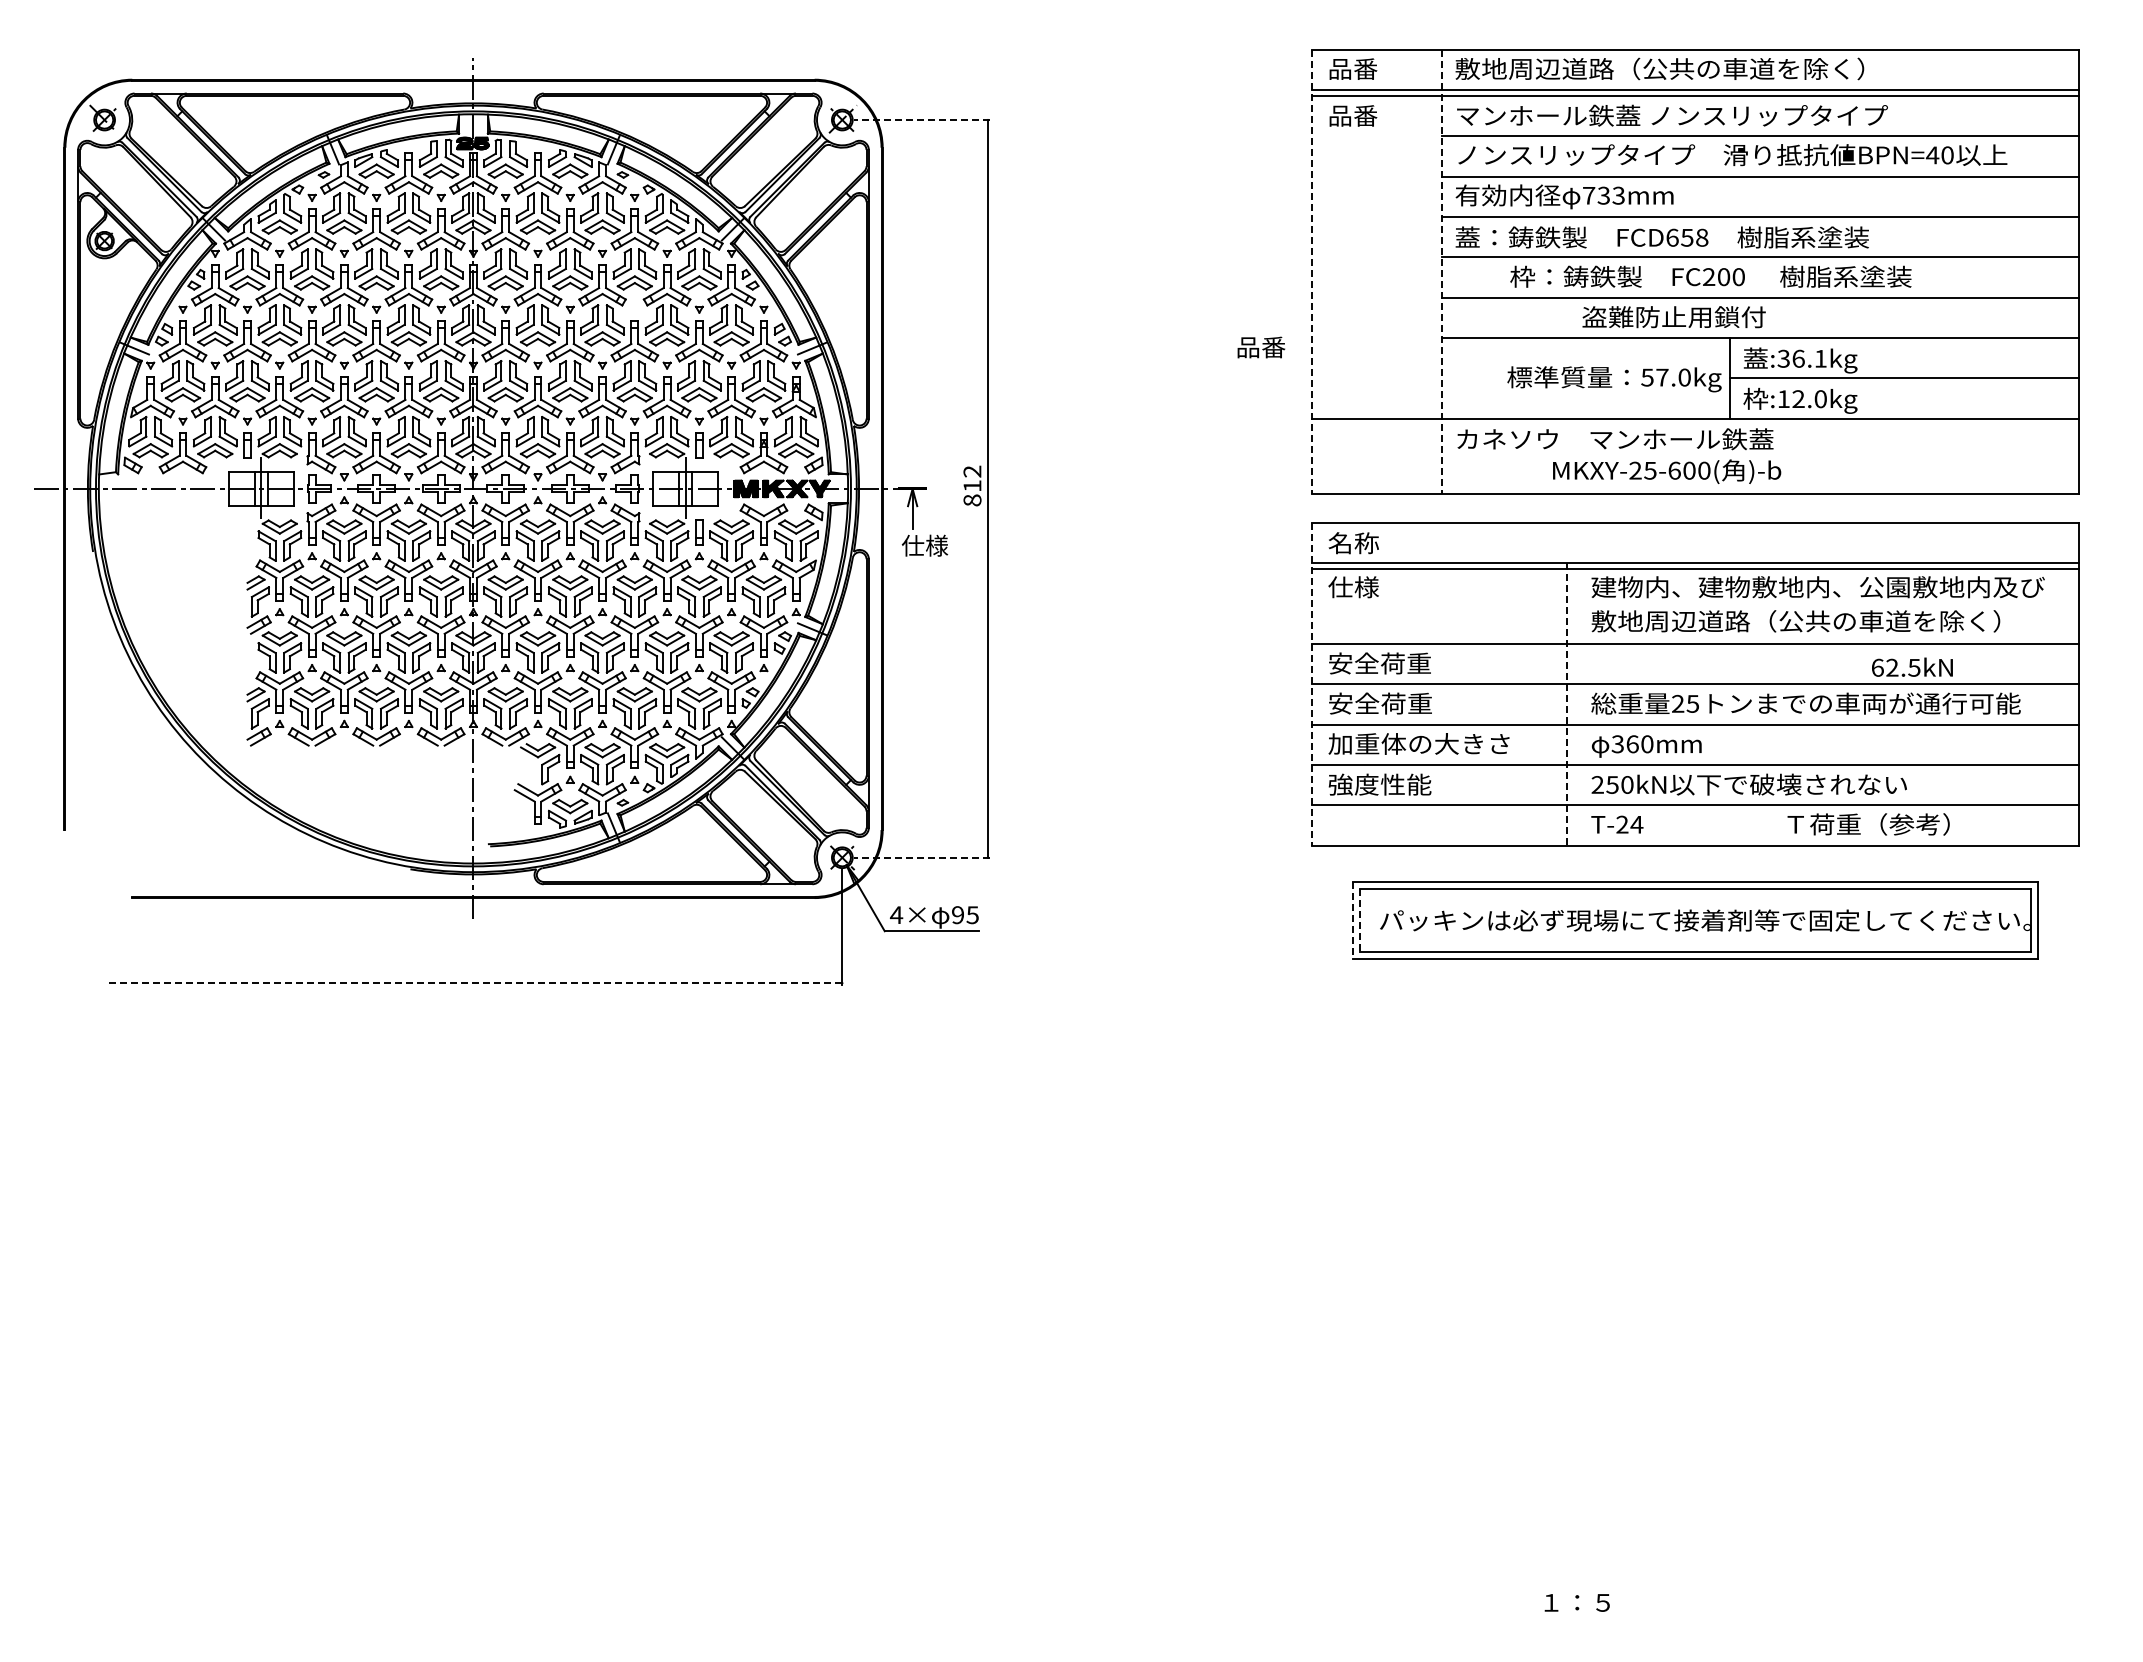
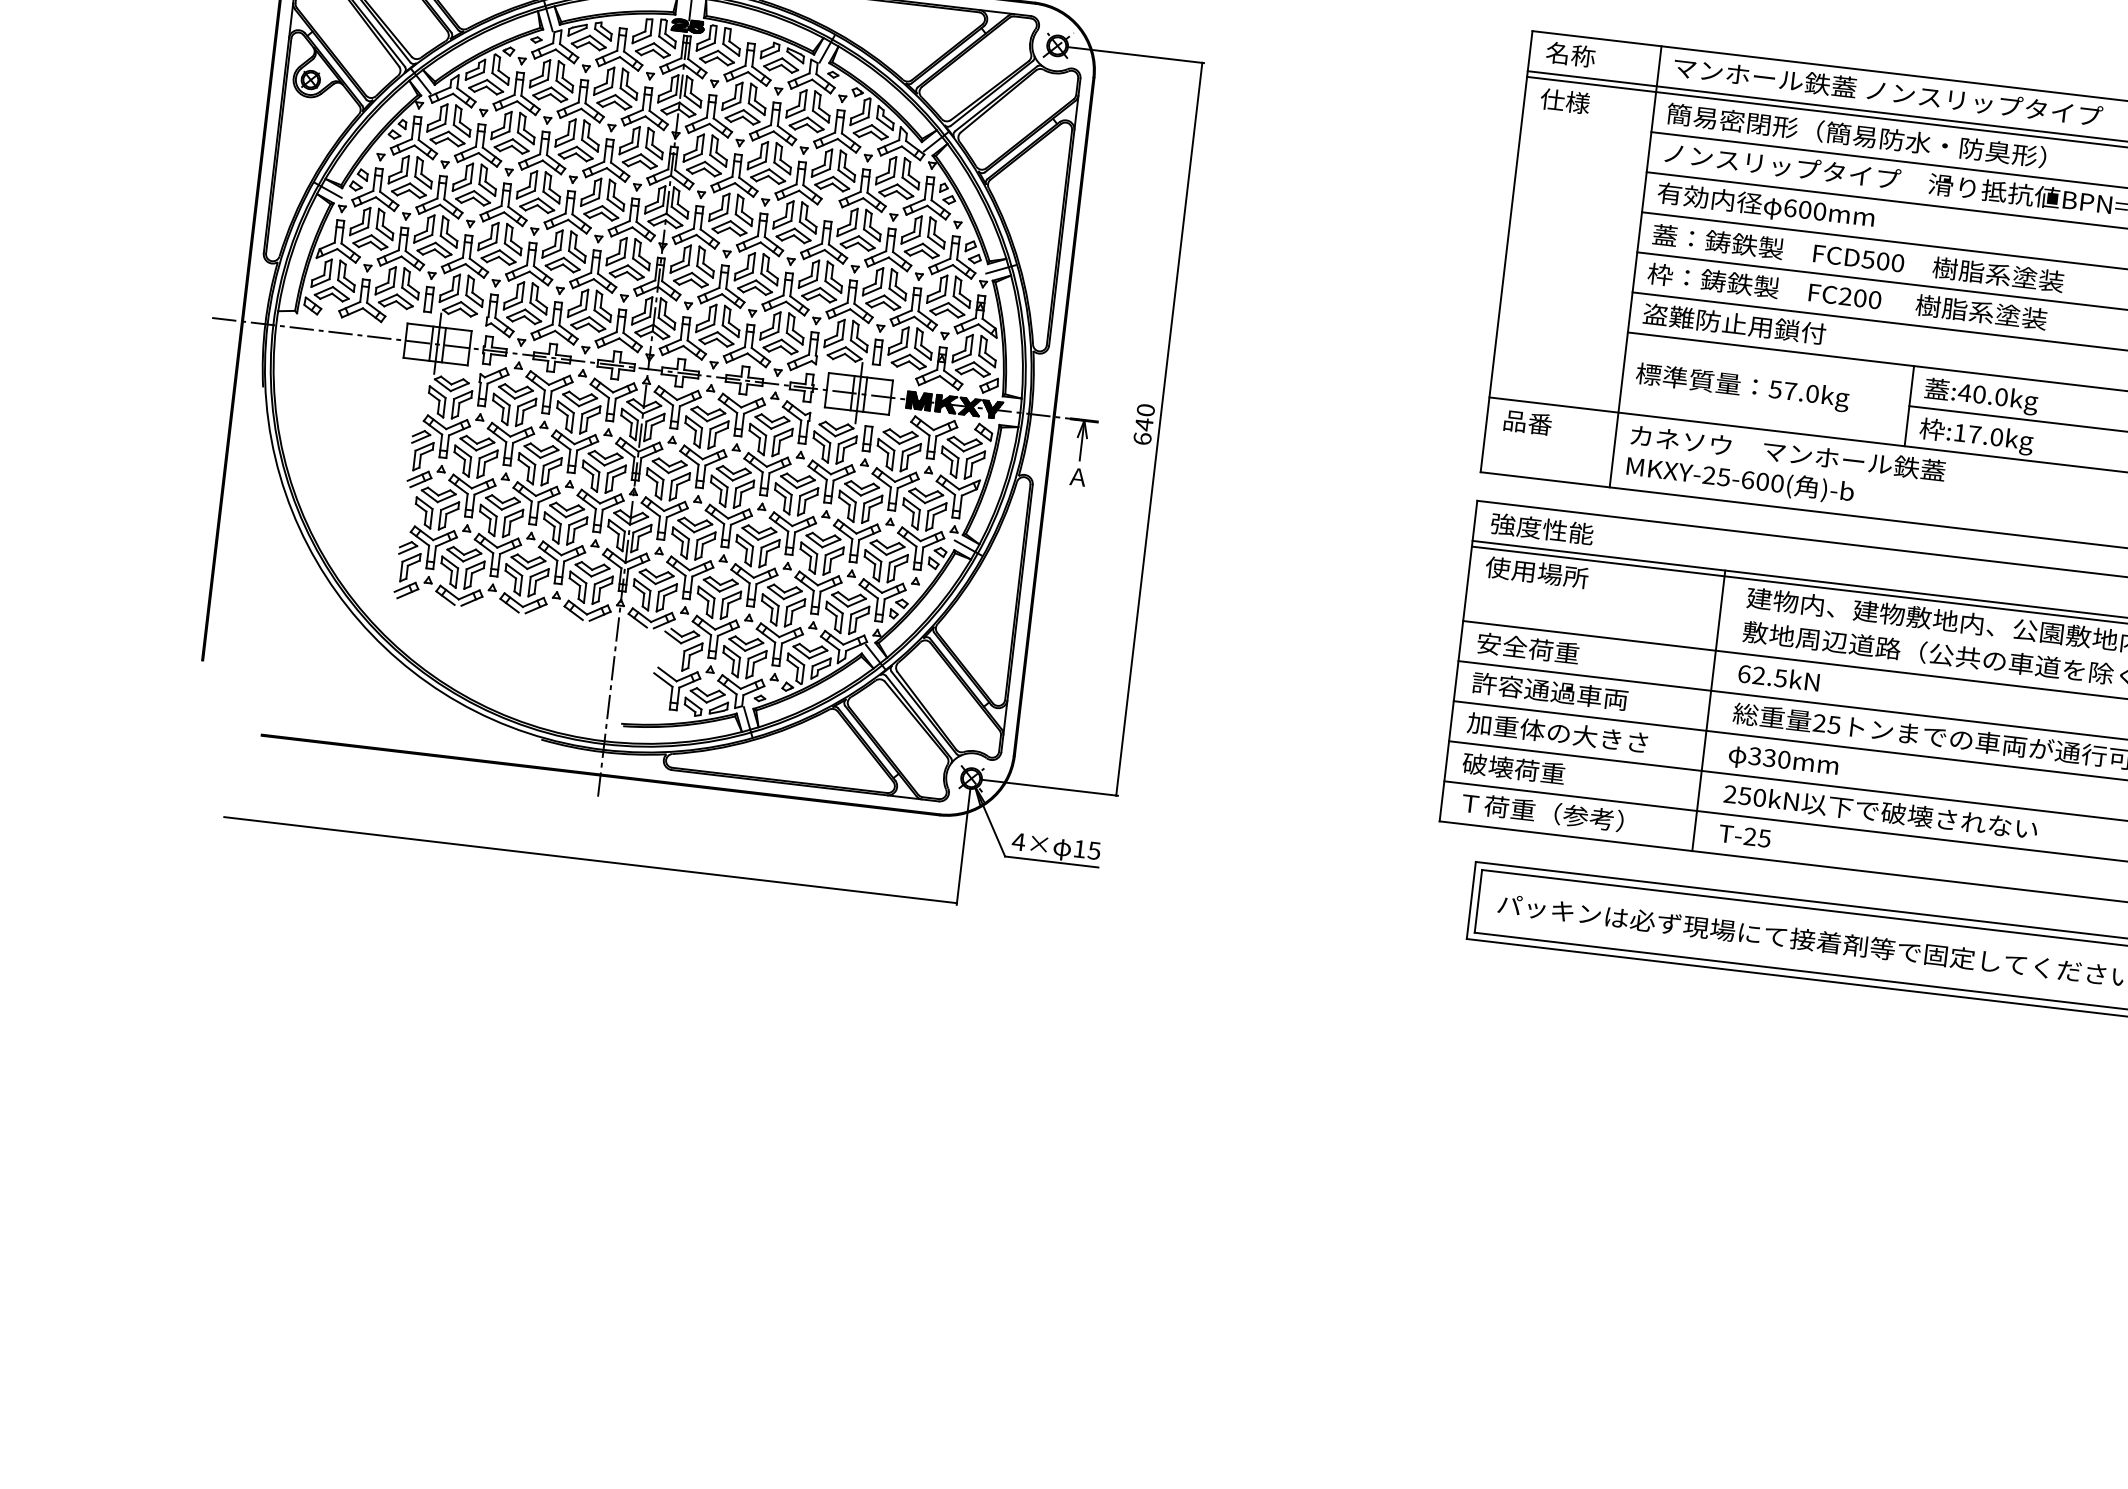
text: (1352, 68) -> (1570, 54), 品番 -> 名称
text: (1671, 68) -> (1887, 91), 敷地周辺道路（公共の車道を除く） -> マンホール鉄蓋 ノンスリップタイプ
text: (1352, 115) -> (1564, 100), 品番 -> 仕様
text: (1671, 115) -> (1881, 138), マンホール鉄蓋 ノンスリップタイプ -> 簡易密閉形（簡易防水・防臭形）
line: (921, 120) -> (1136, 55), dashed -> solid
text: (1603, 195) -> (1804, 209), 733mm -> 600mm
text: (1687, 237) -> (1883, 261), FCD658 -> FCD500
line: (1312, 272) -> (1506, 252), dashed -> solid
line: (1442, 272) -> (1635, 267), dashed -> solid
text: (1710, 276) -> (1847, 296), moved
text: (1673, 317) -> (1733, 324), moved
text: (1261, 347) -> (1528, 422), moved
text: (1801, 358) -> (1982, 394), :36.1kg -> :40.0kg
text: (1614, 379) -> (1742, 387), moved
text: (1798, 398) -> (1974, 434), :12.0kg -> :17.0kg
text: (1667, 471) -> (1740, 480), moved
text: (972, 485) -> (1144, 424), 812 -> 640
text: (1379, 543) -> (1541, 529), 名称 -> 強度性能
text: (924, 545) -> (1089, 478), 仕様 -> Ａ
text: (1379, 587) -> (1536, 572), 仕様 -> 使用場所
text: (1912, 666) -> (1779, 676), moved
line: (1312, 684) -> (1458, 661), dashed -> solid
text: (1406, 703) -> (1549, 691), 安全荷重 -> 許容通過車両
line: (1566, 704) -> (1708, 710), dashed -> solid
text: (1632, 744) -> (1769, 758), 360mm -> 330mm
text: (1379, 784) -> (1513, 768), 強度性能 -> 破壊荷重
text: (1636, 824) -> (1764, 838), T-24 -> T-25
text: (1868, 824) -> (1542, 812), moved
line: (921, 857) -> (1050, 787), dashed -> solid
text: (957, 915) -> (1079, 849), 95 -> 15
line: (1352, 920) -> (1470, 900), dashed -> solid
line: (1360, 920) -> (1478, 901), dashed -> solid
line: (473, 983) -> (590, 860), dashed -> solid

